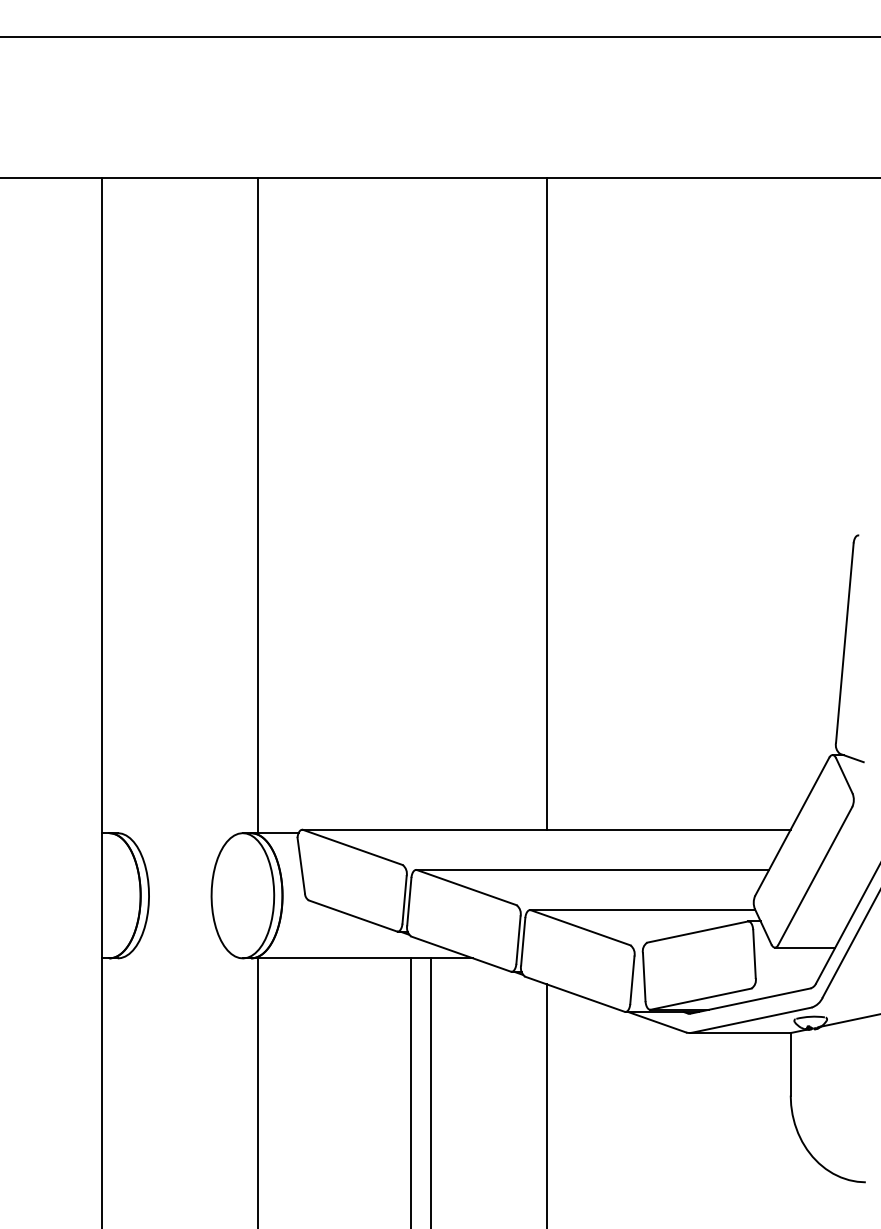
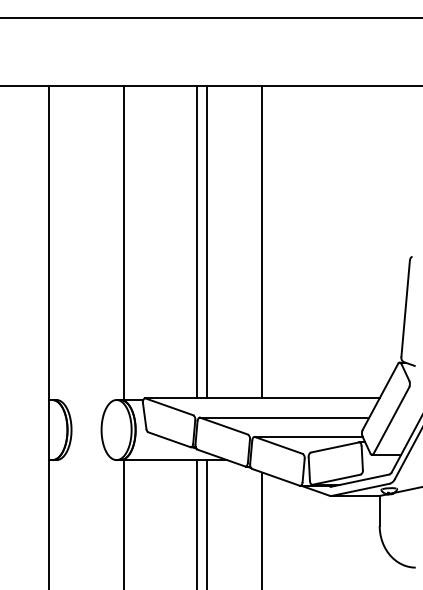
line: (411, 503) -> (197, 241), added
line: (430, 503) -> (206, 241), added

